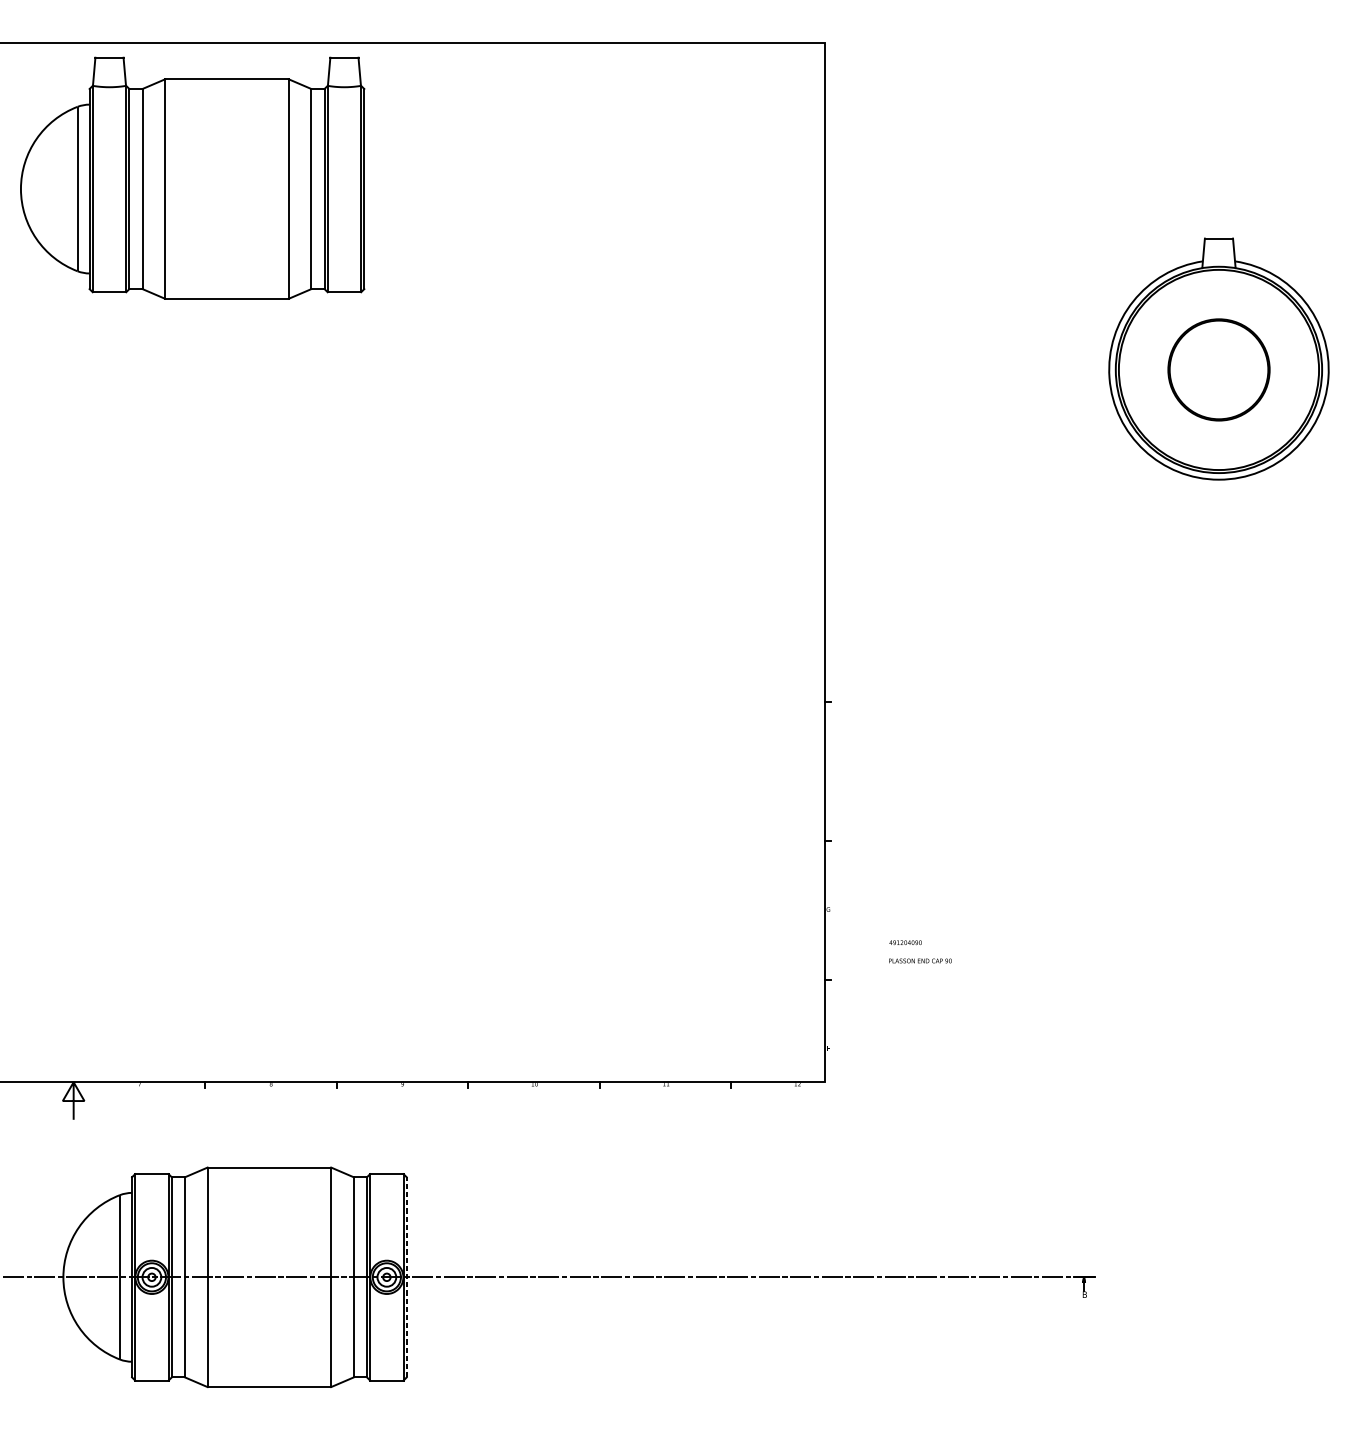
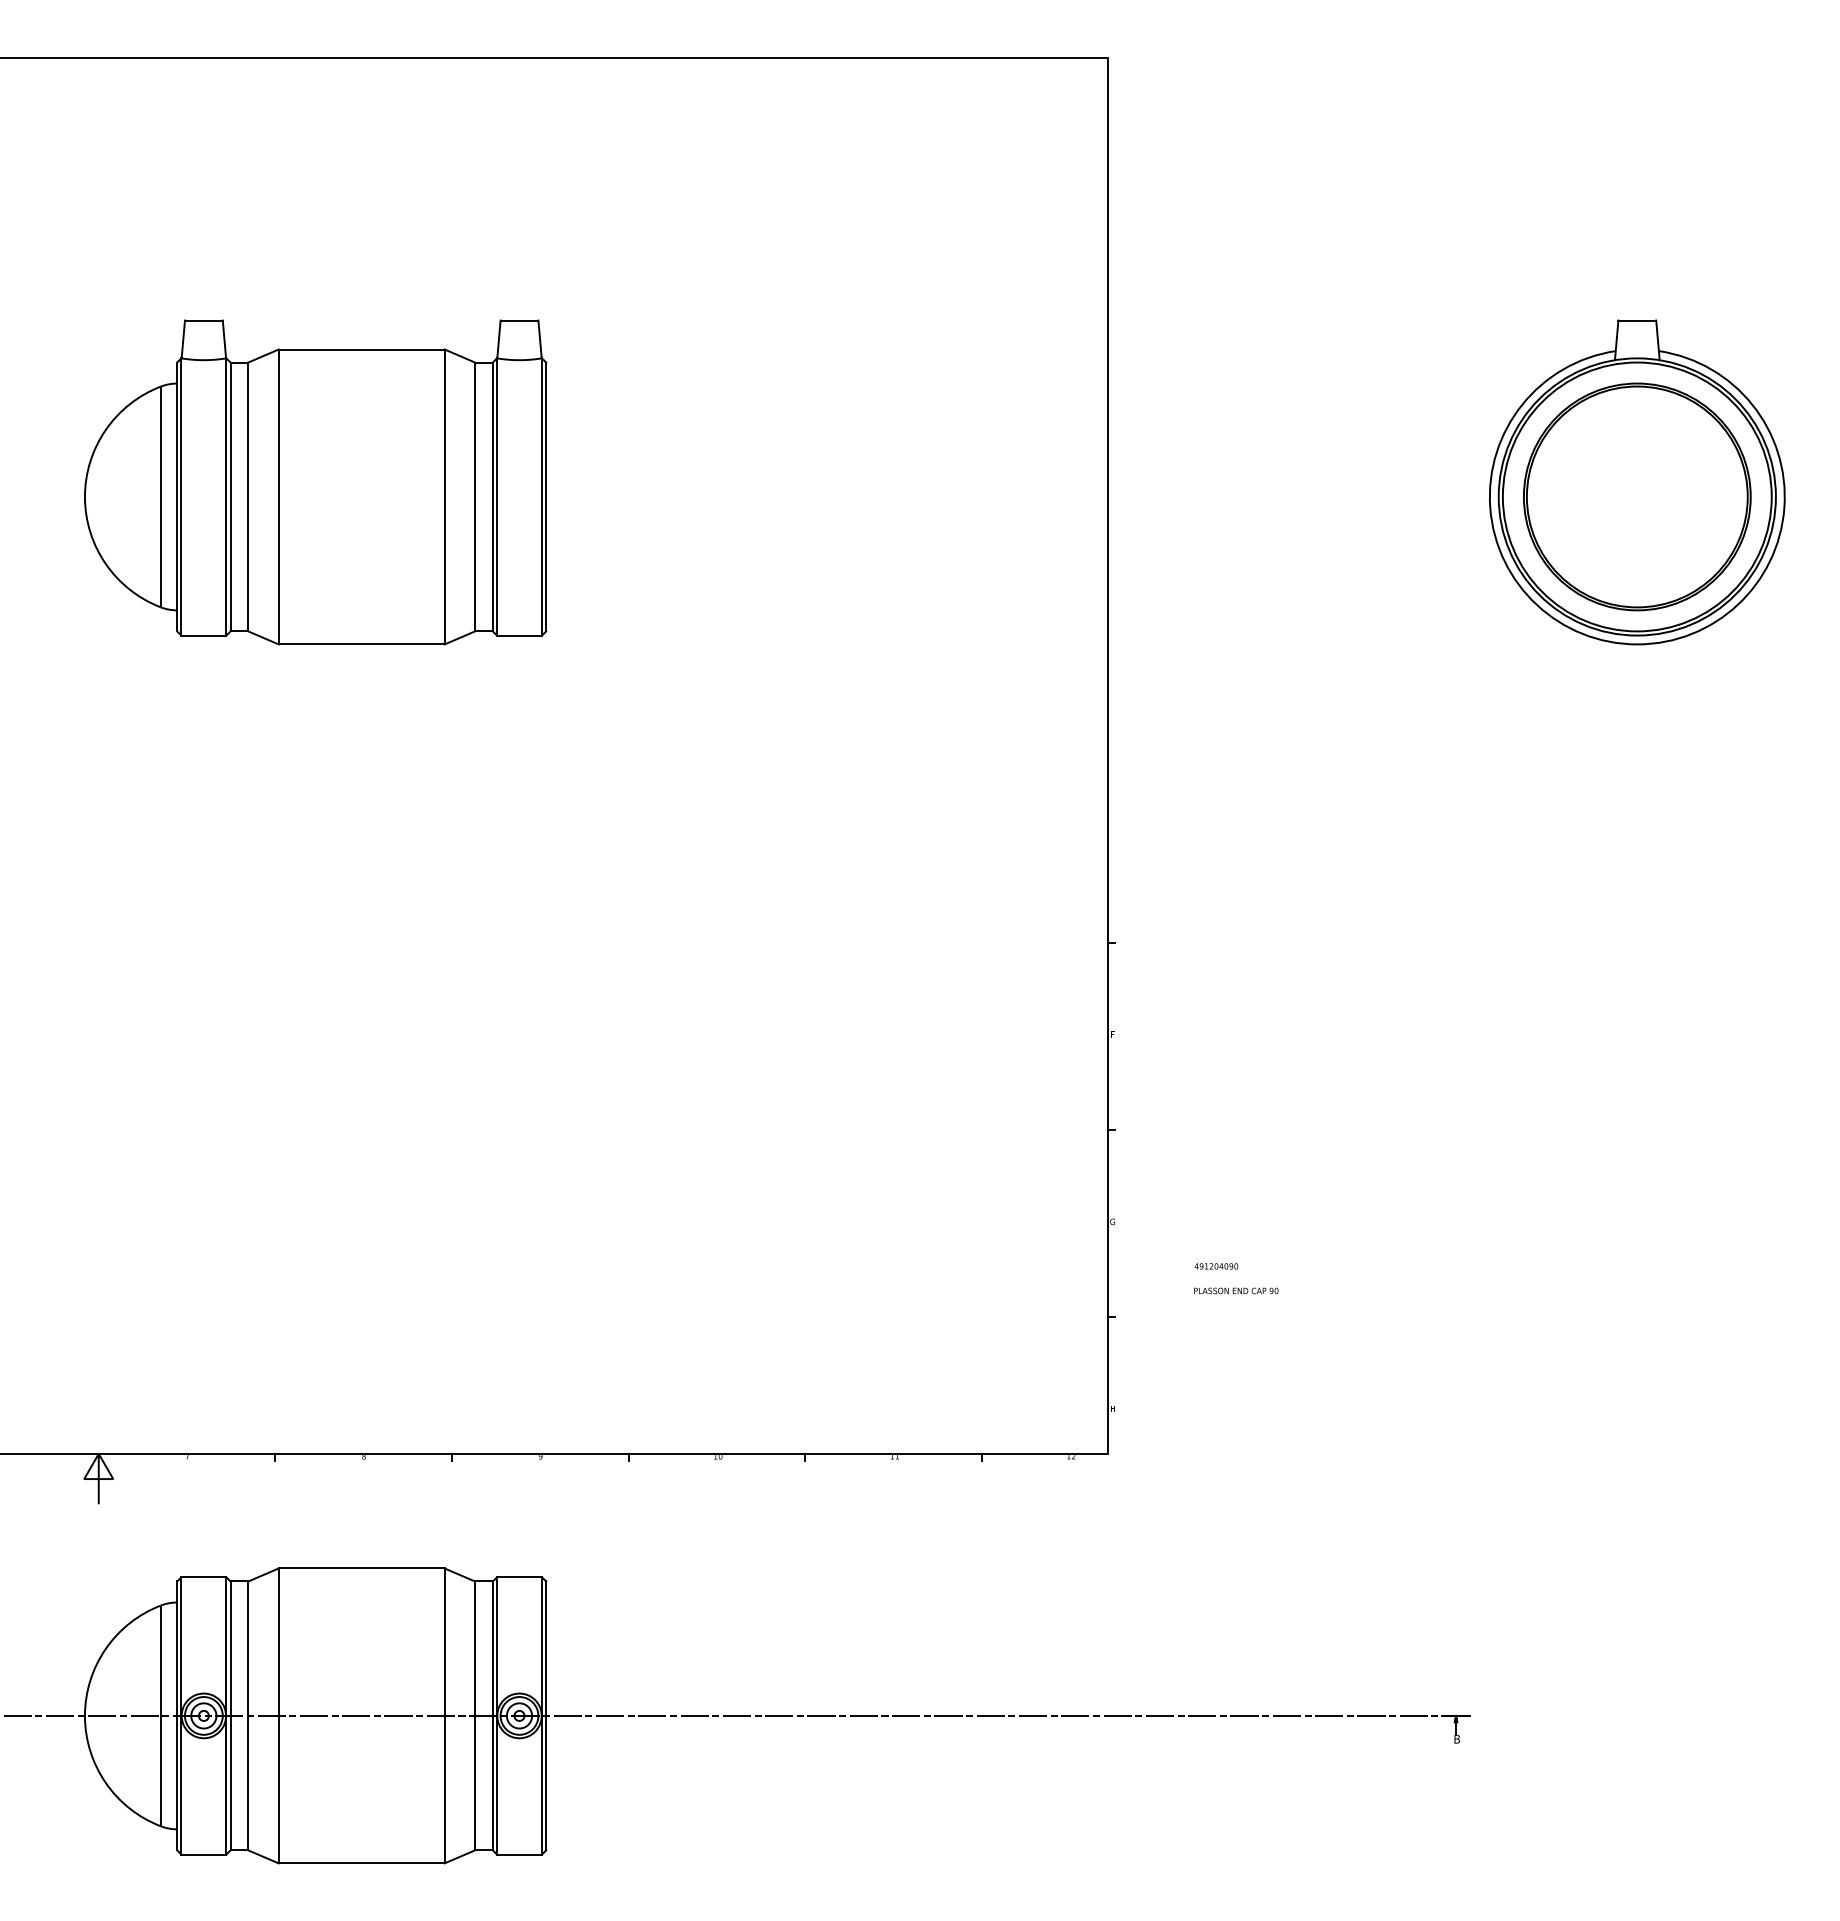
part: (192, 178) -> (315, 482), moved
part: (1219, 369) -> (1637, 496), size x1.67
line: (406, 1277) -> (546, 1715), dashed -> solid

